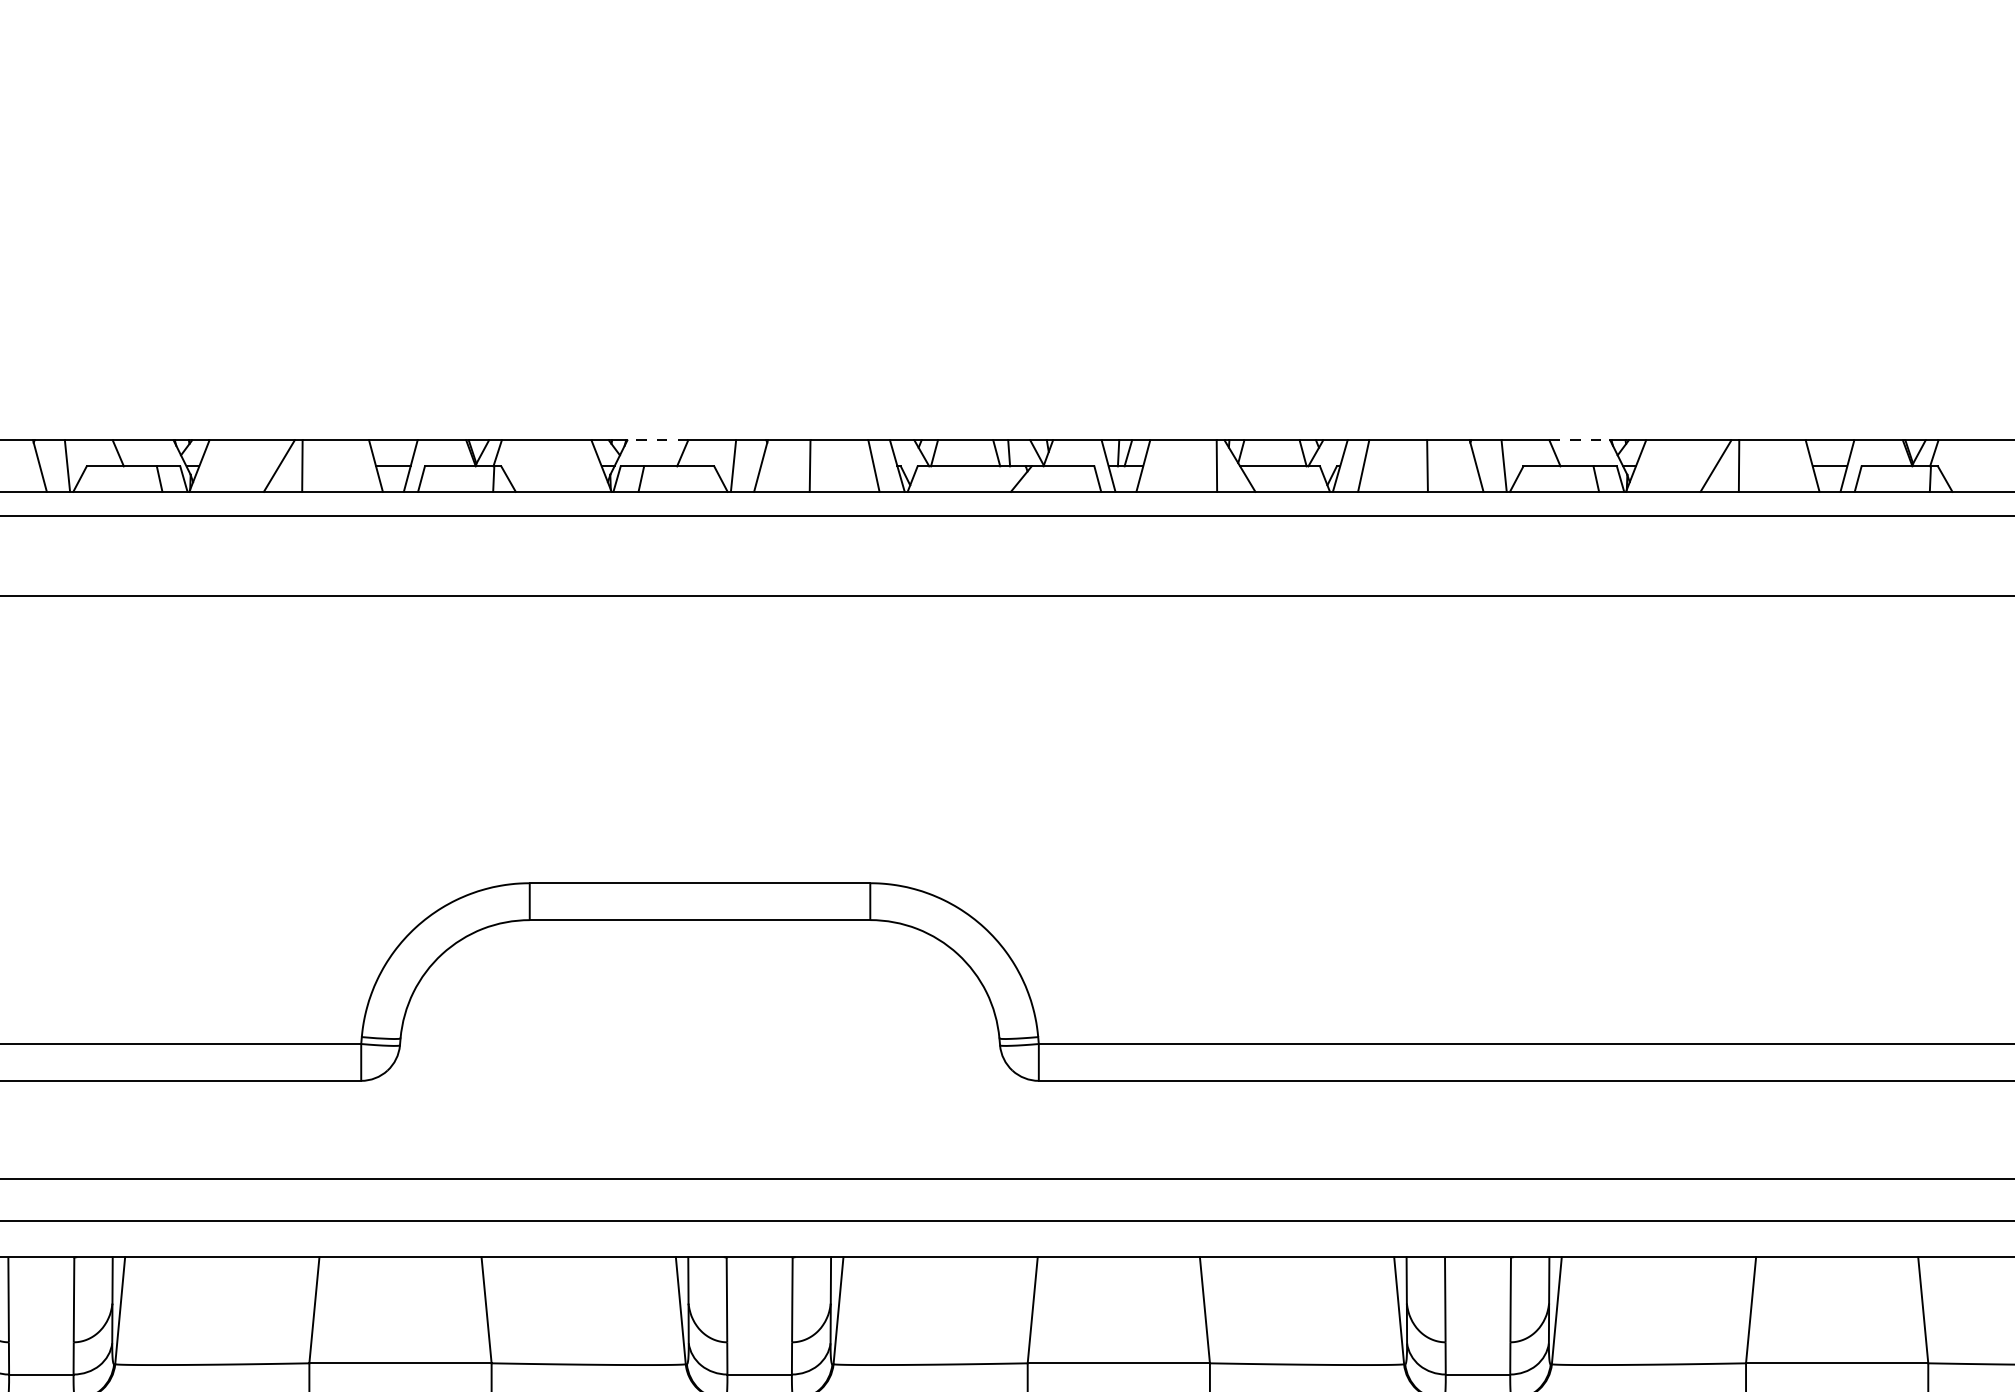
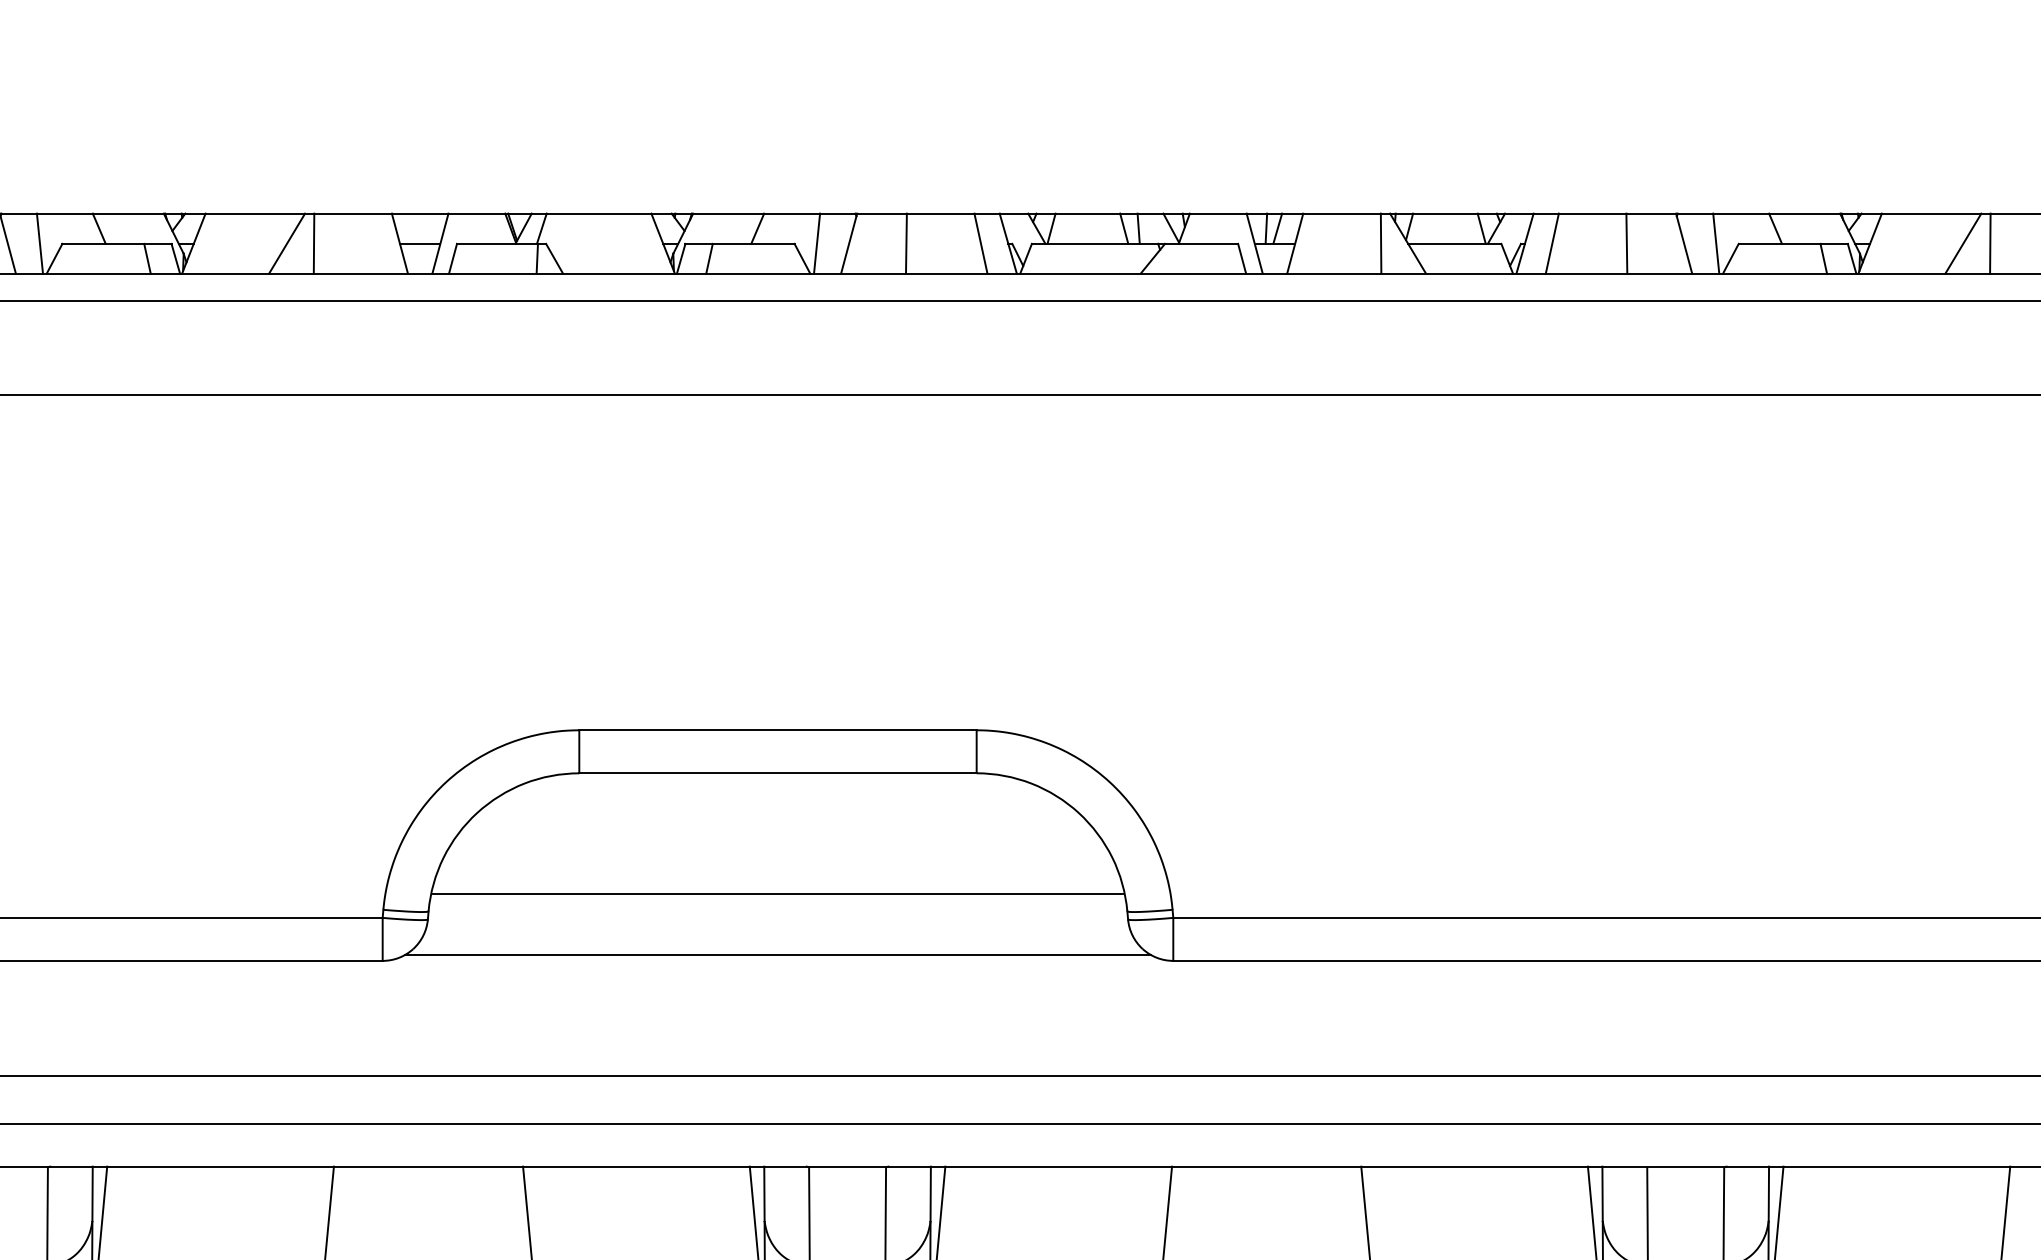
line: (657, 440) -> (728, 213), dashed -> solid
line: (1580, 440) -> (1805, 213), dashed -> solid
line: (699, 1023) -> (777, 893), added
line: (699, 1075) -> (777, 954), added

